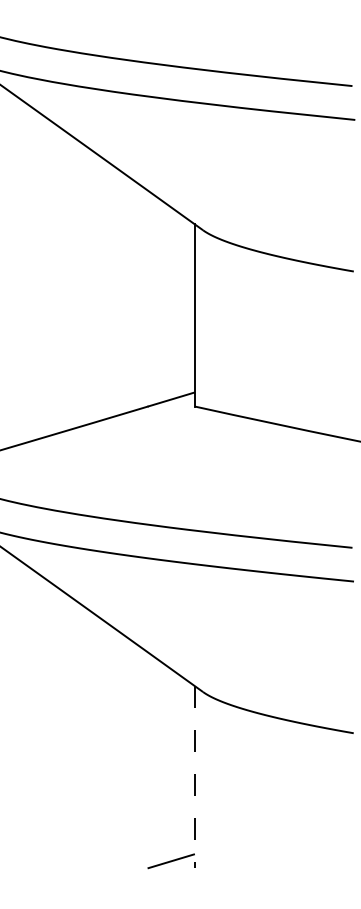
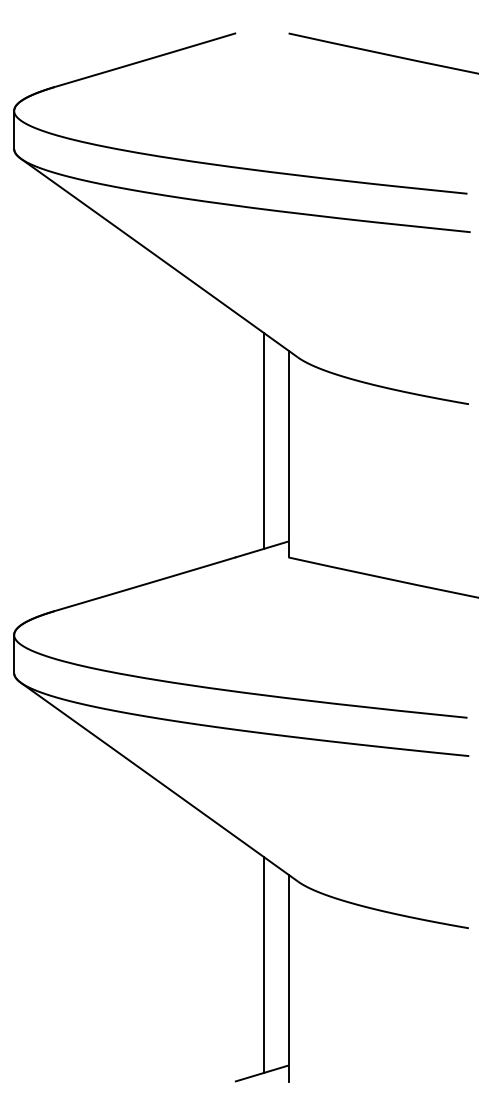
line: (172, 303) -> (263, 440), added
line: (172, 765) -> (263, 964), added
line: (194, 777) -> (288, 978), dashed -> solid

